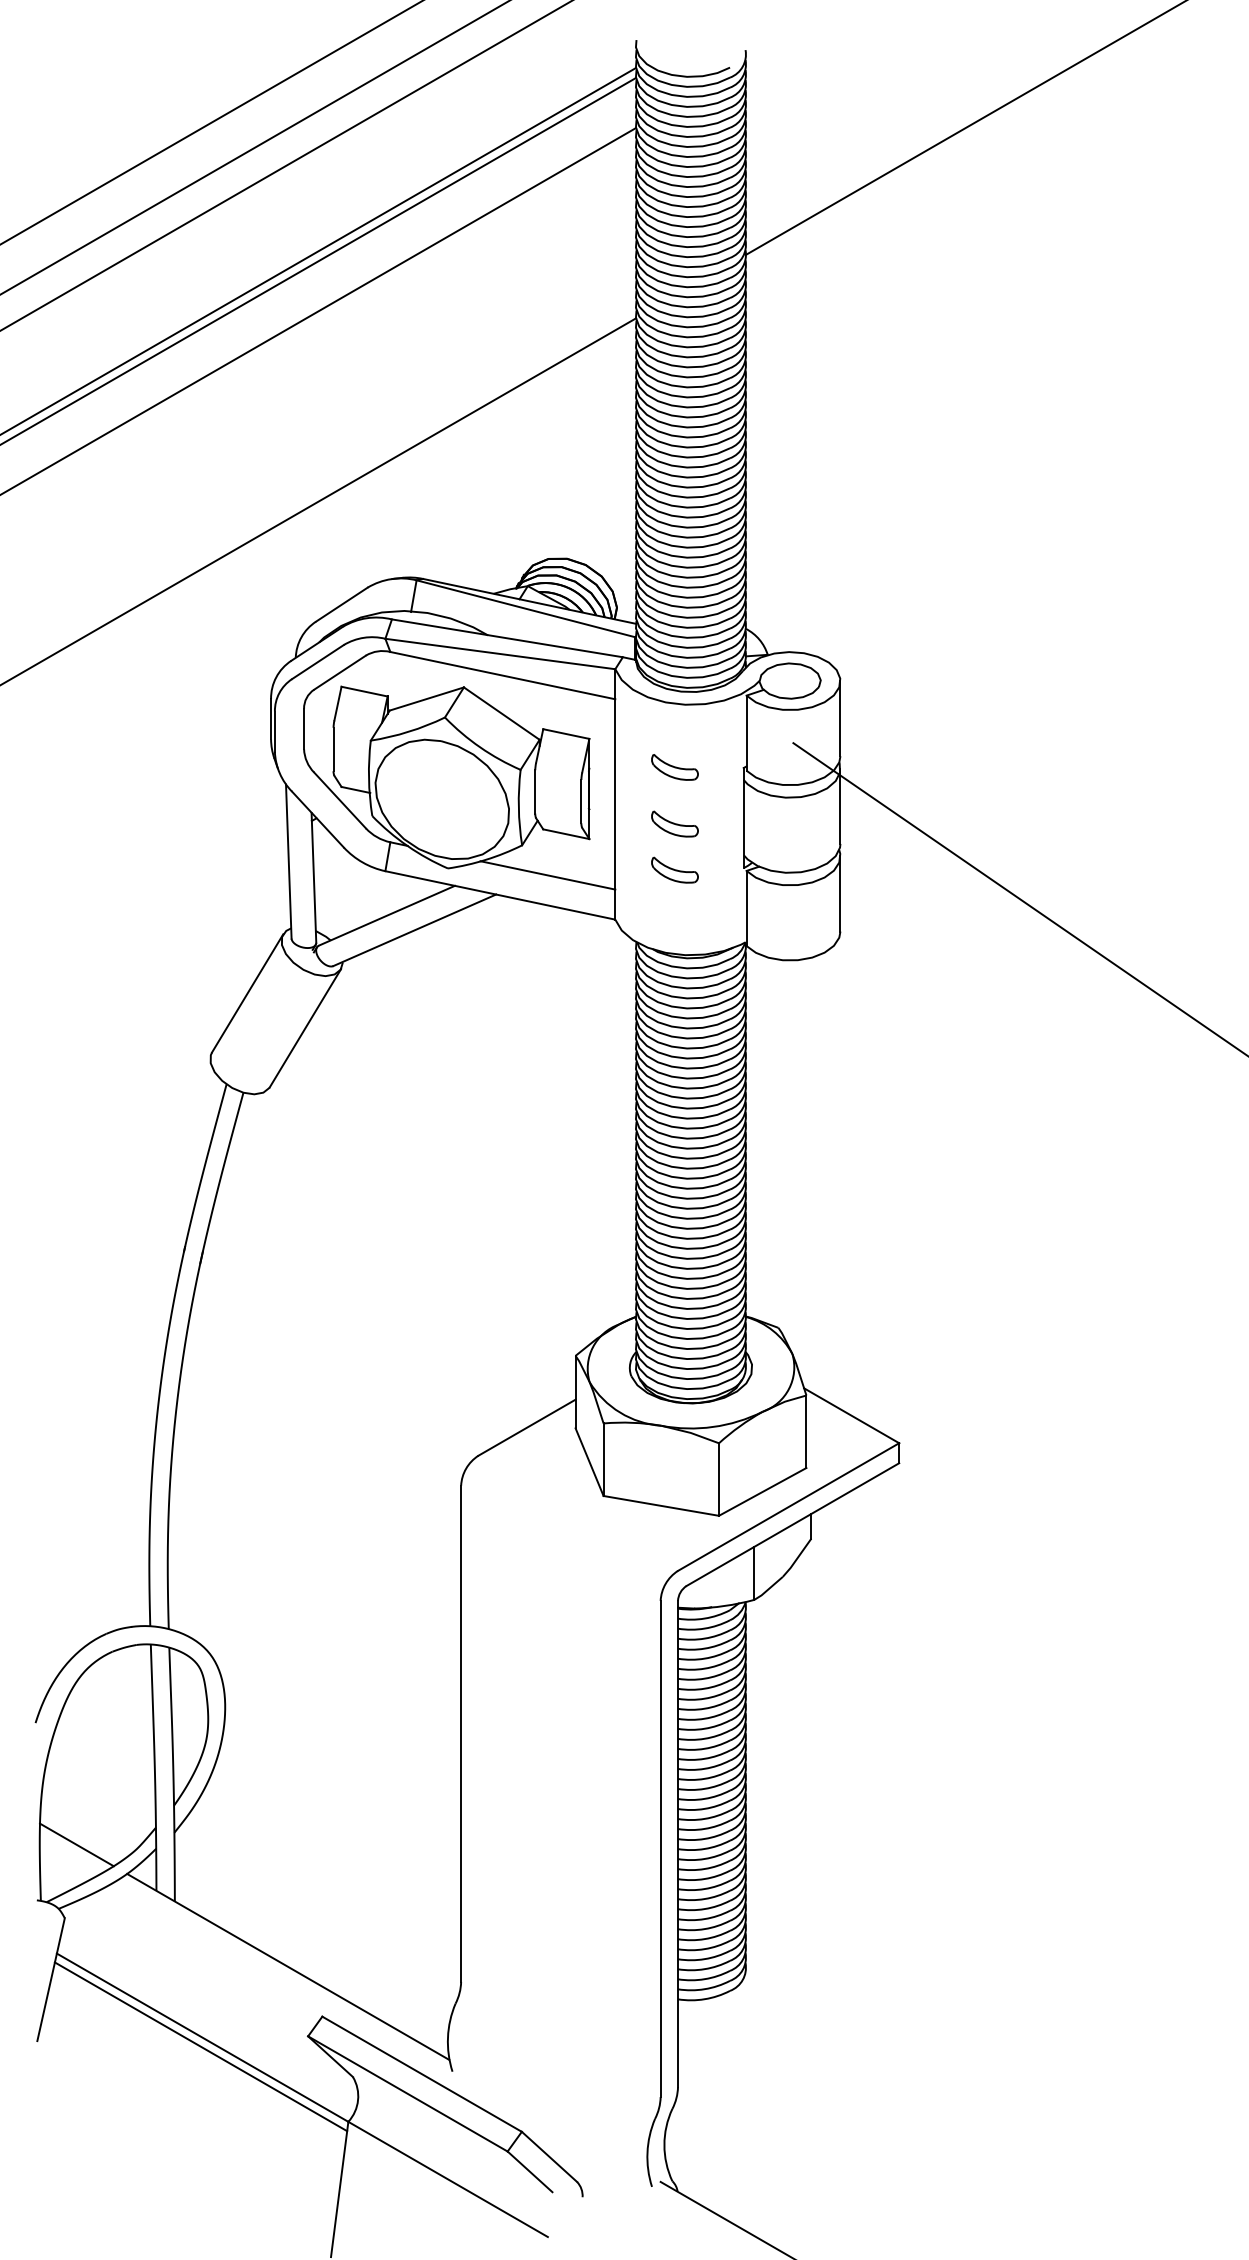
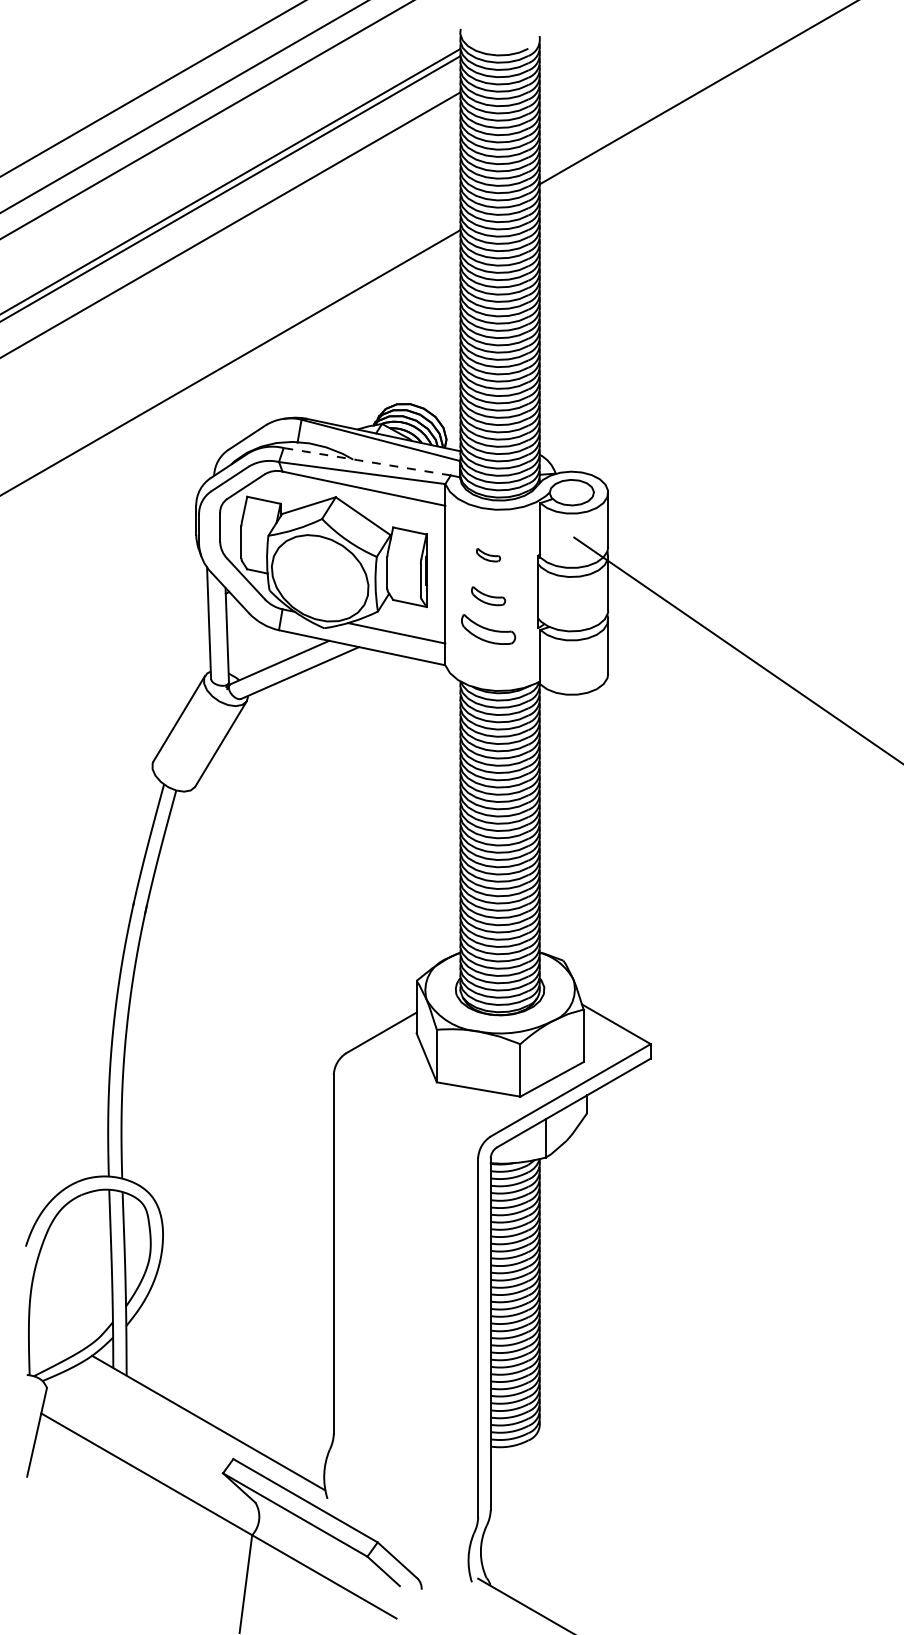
line: (507, 638) -> (367, 461), solid -> dashed
part: (674, 767) -> (488, 555), size x0.7
part: (674, 869) -> (488, 629), size x1.6
line: (76, 1844) -> (55, 1334), removed
line: (200, 2046) -> (145, 1480), removed

